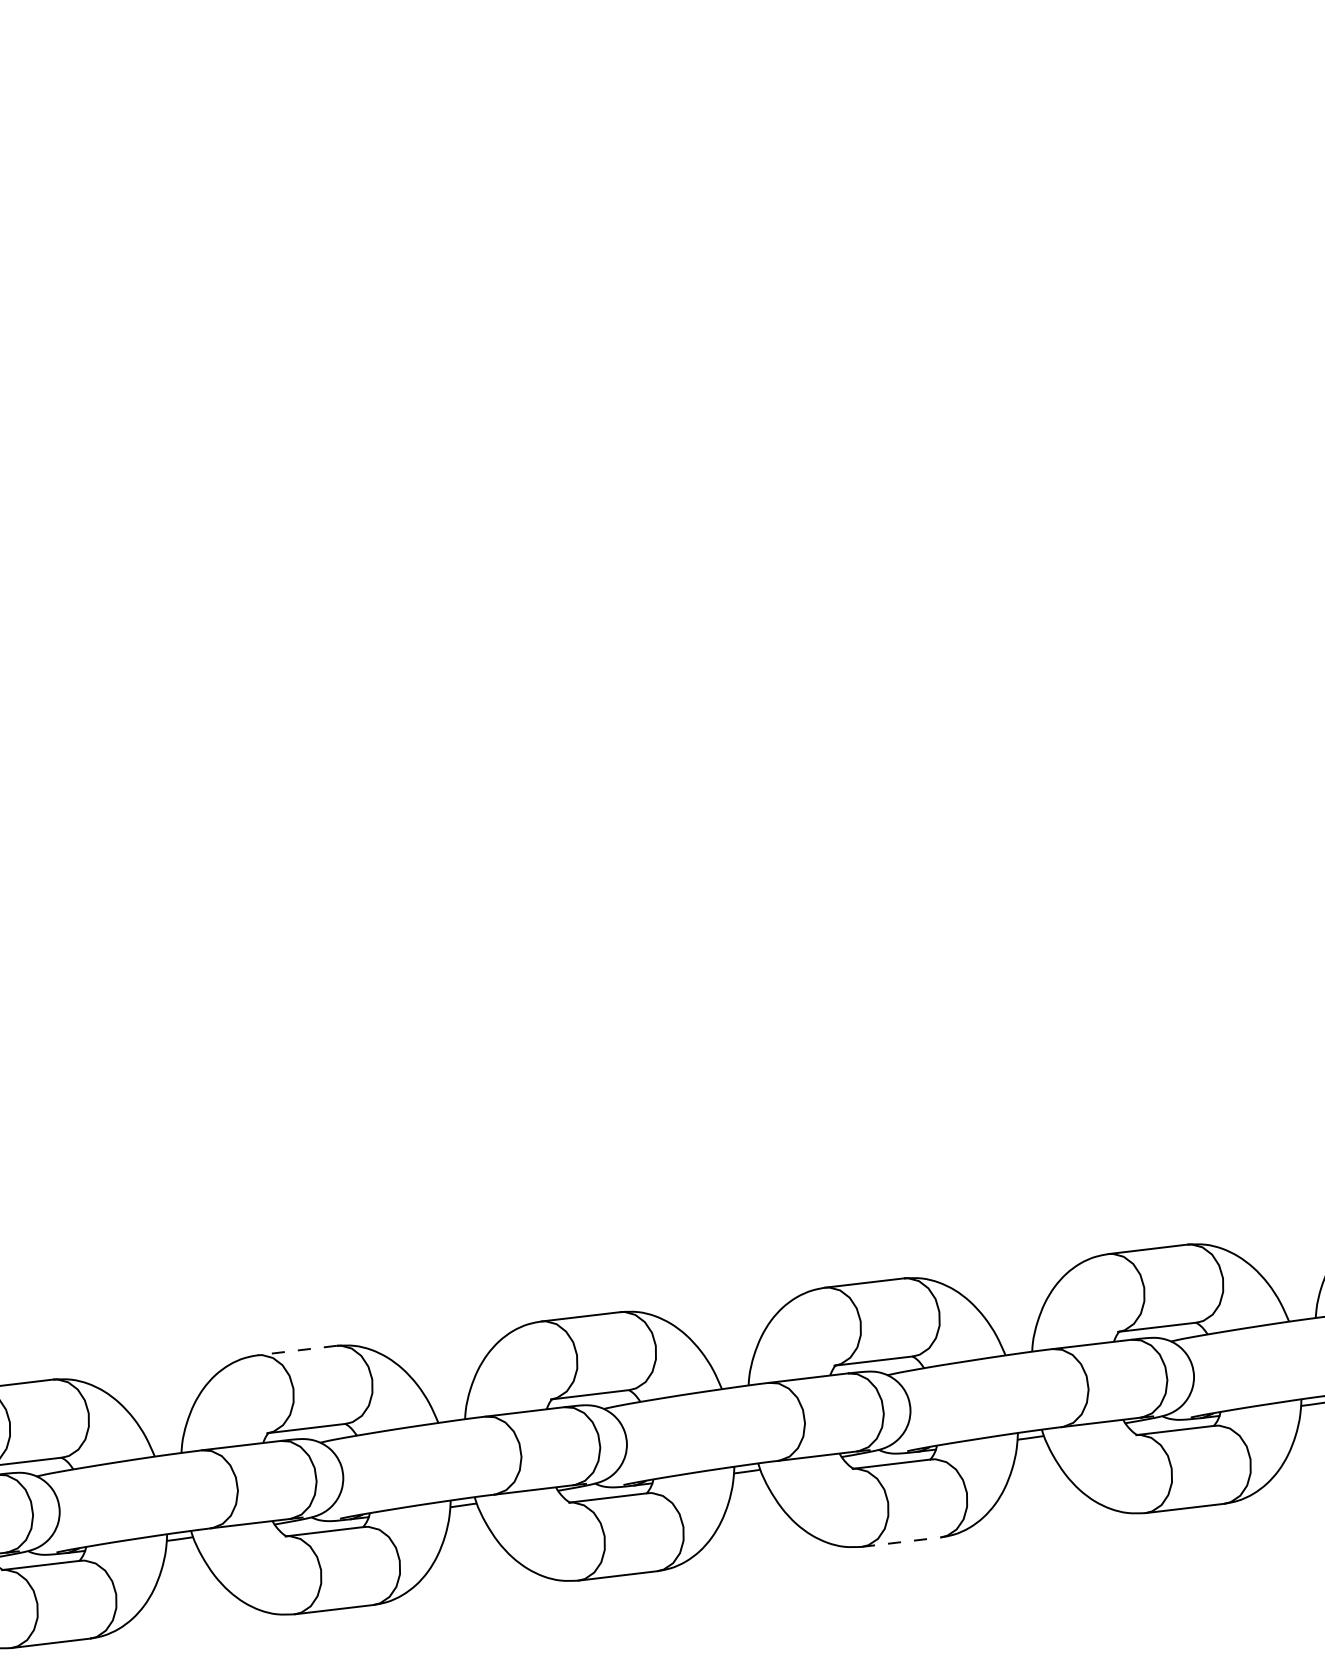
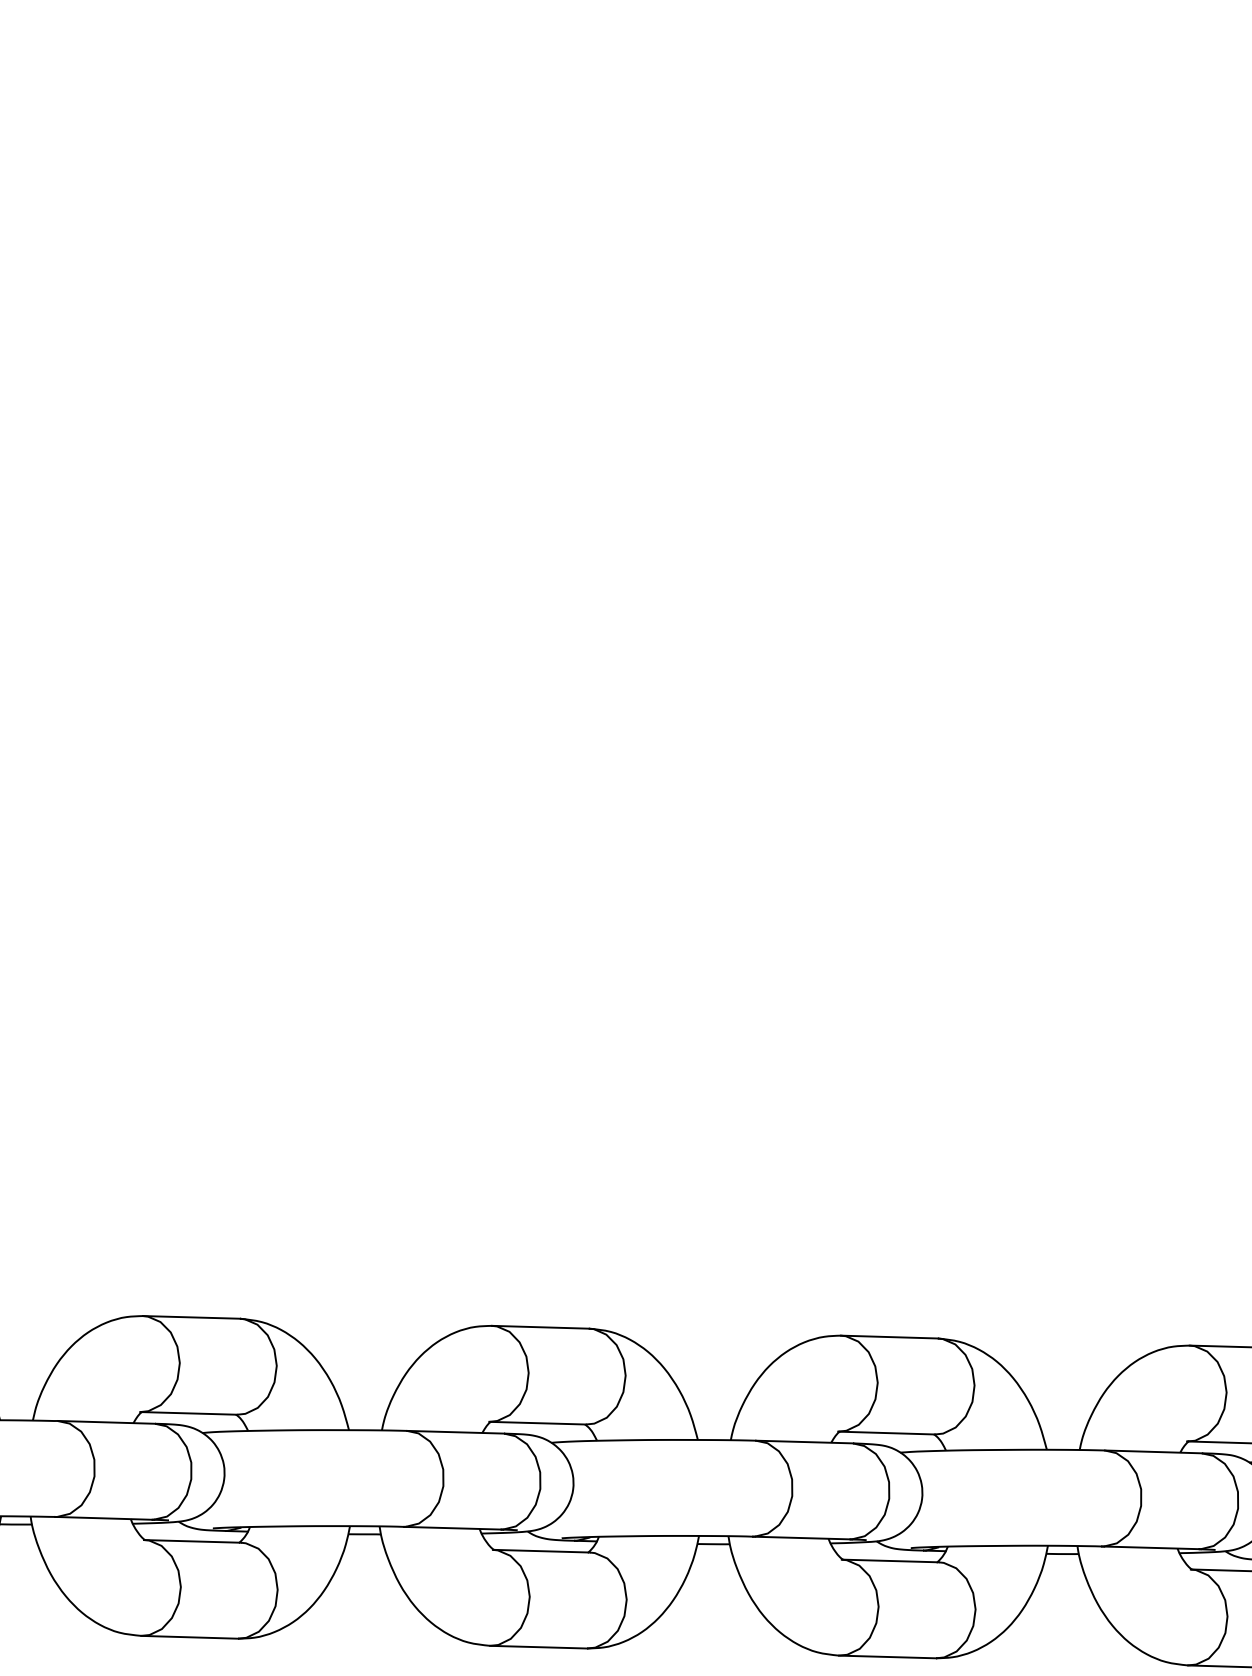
line: (297, 1350) -> (191, 1317), dashed -> solid
line: (901, 1542) -> (887, 1657), dashed -> solid

